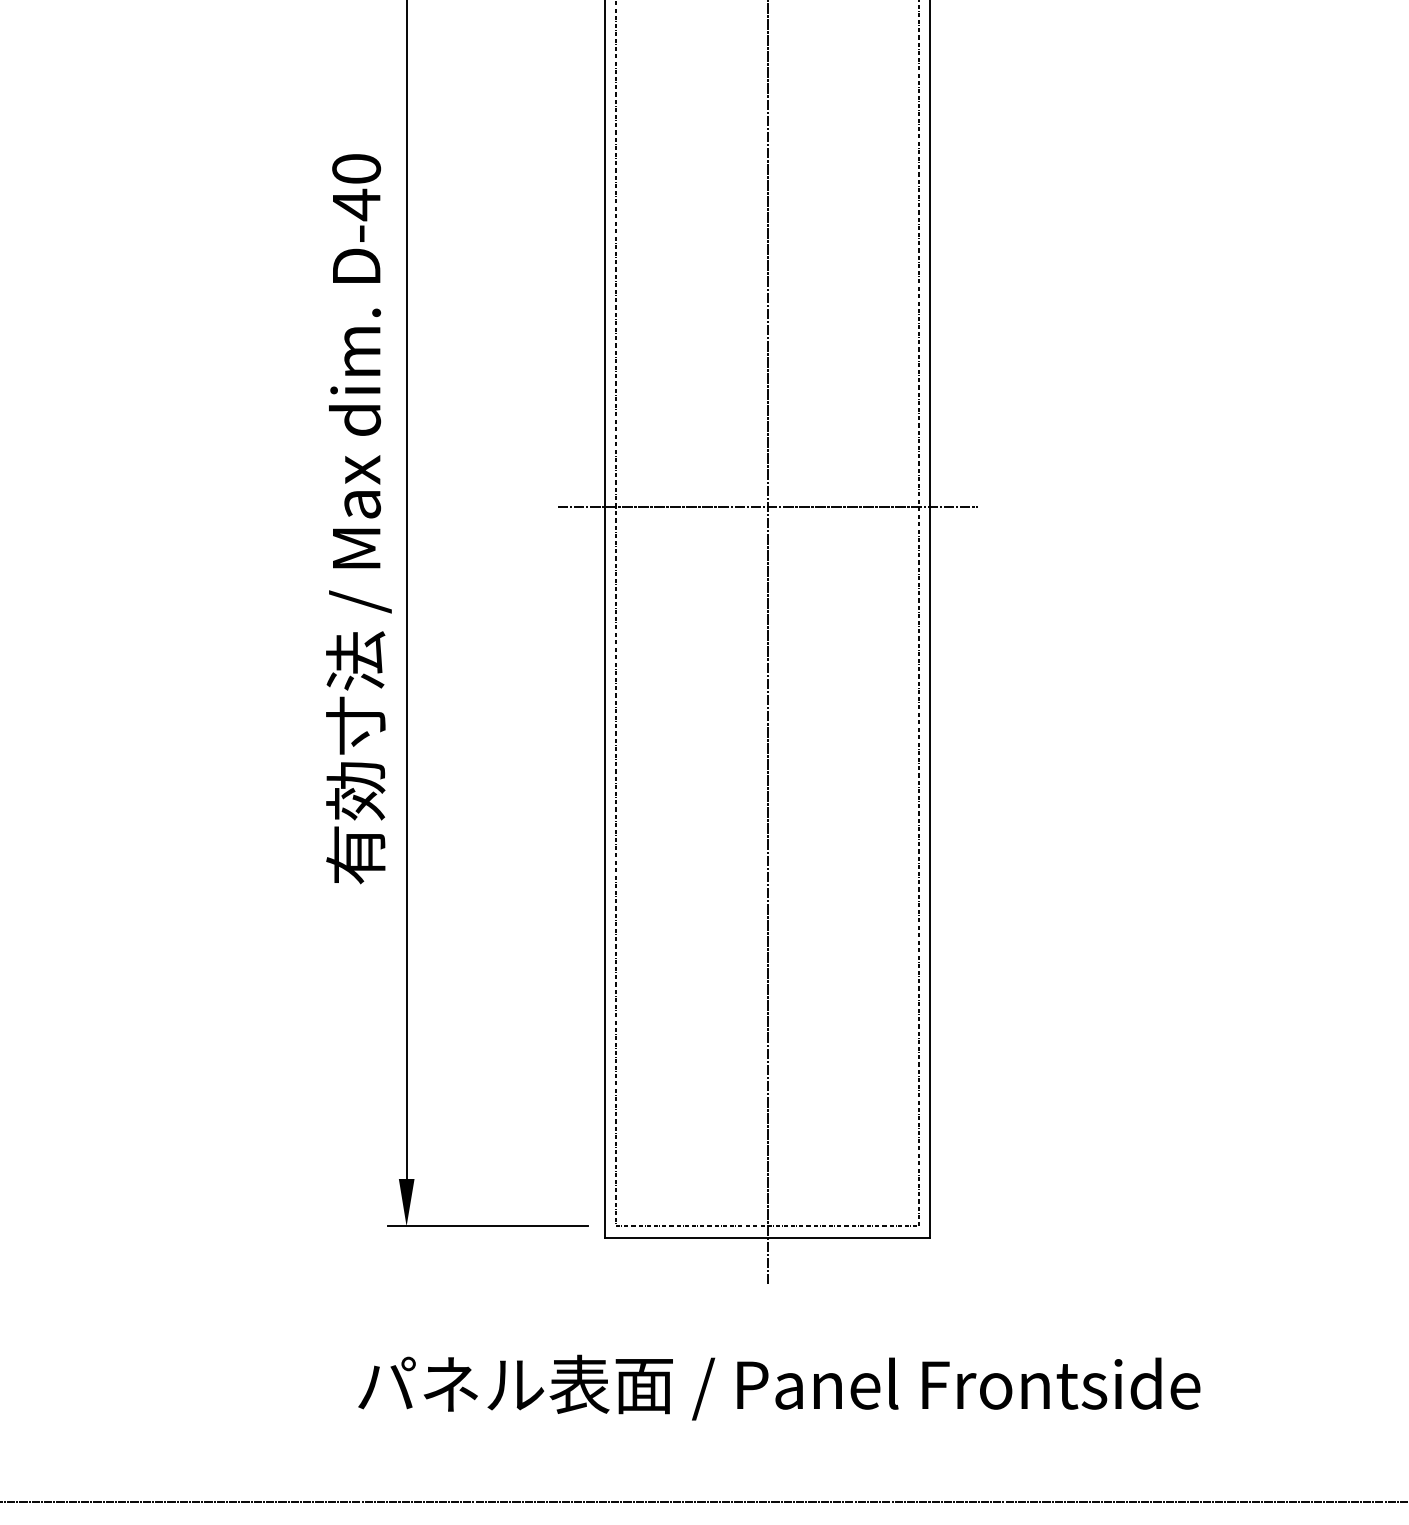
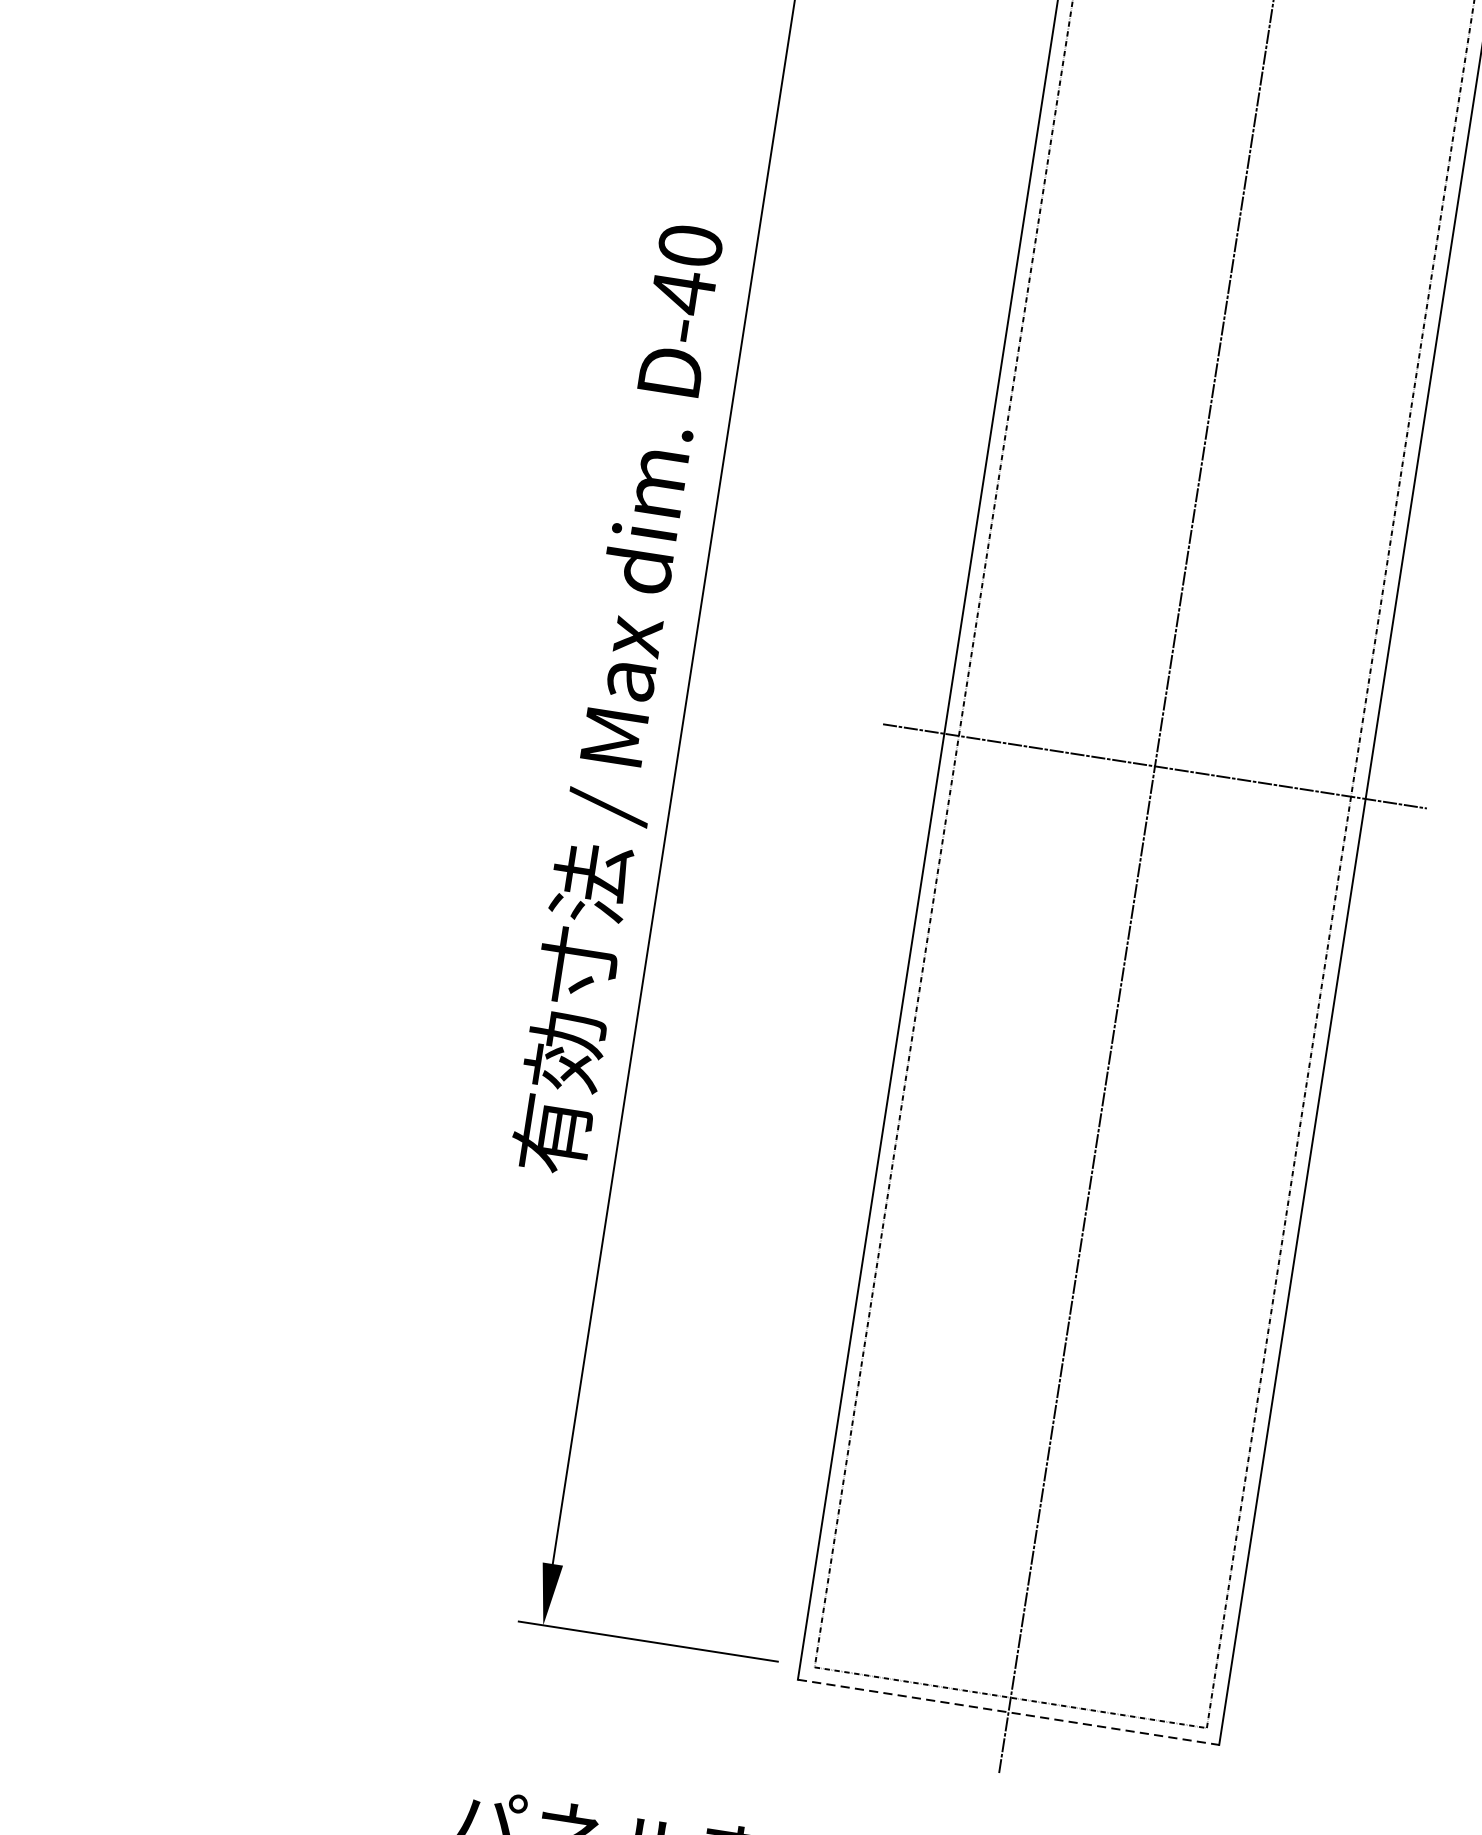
line: (767, 1237) -> (1008, 1712), solid -> dashed

